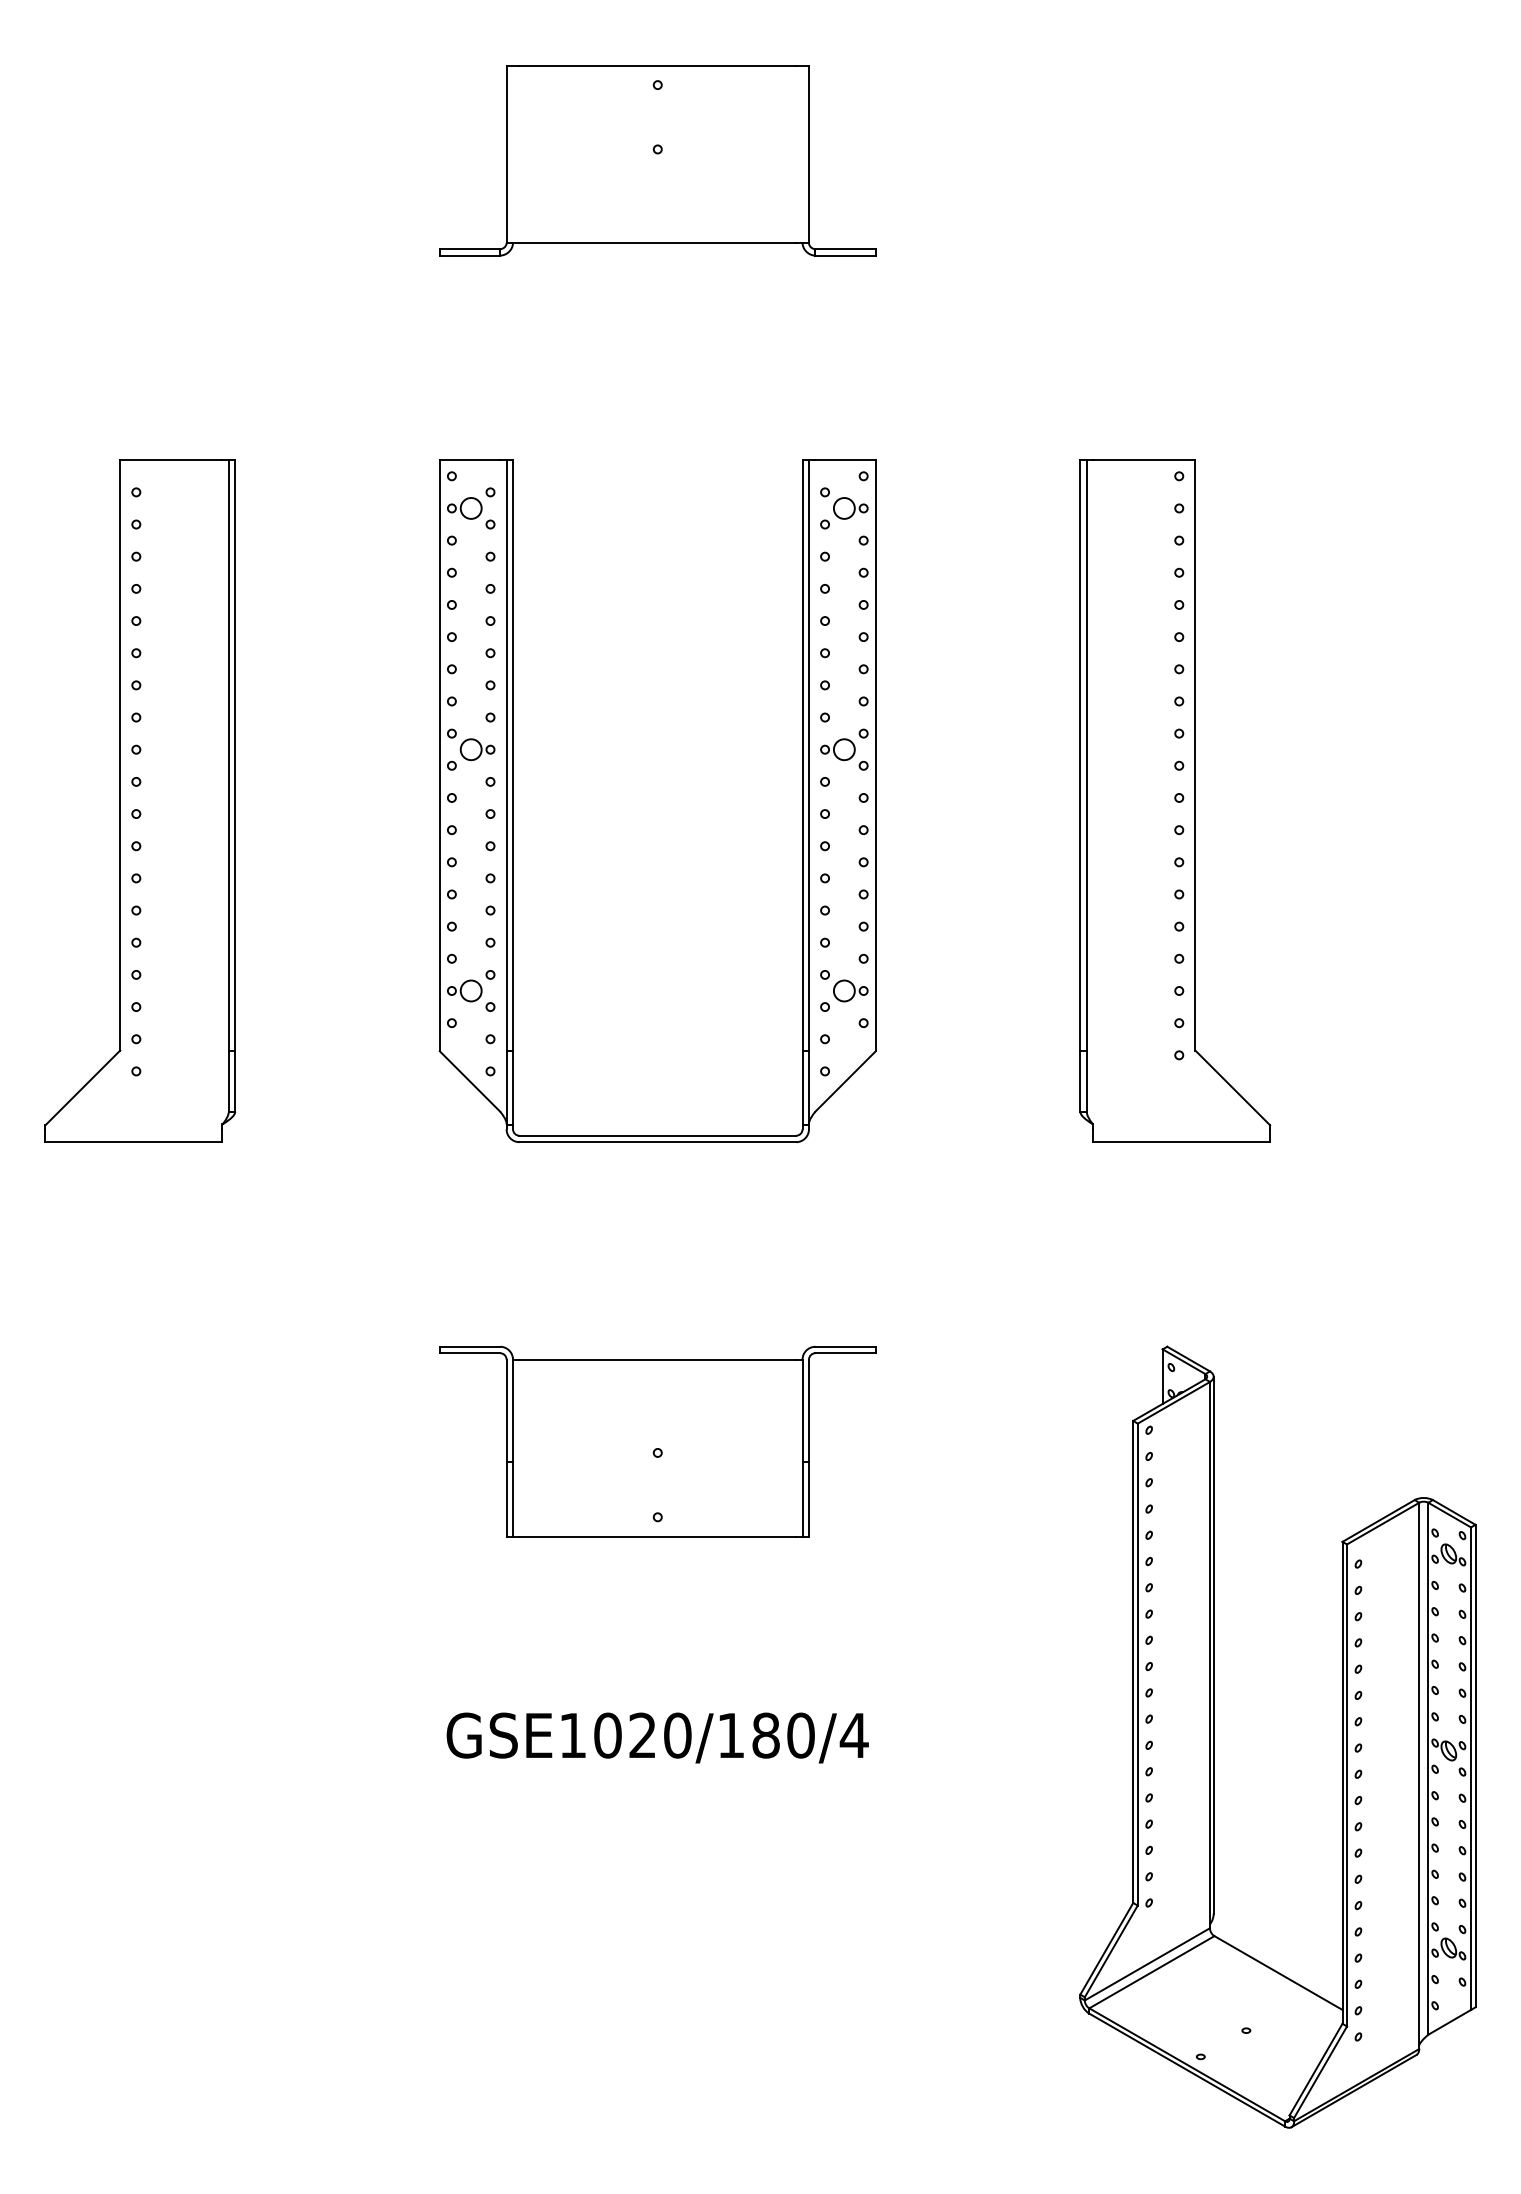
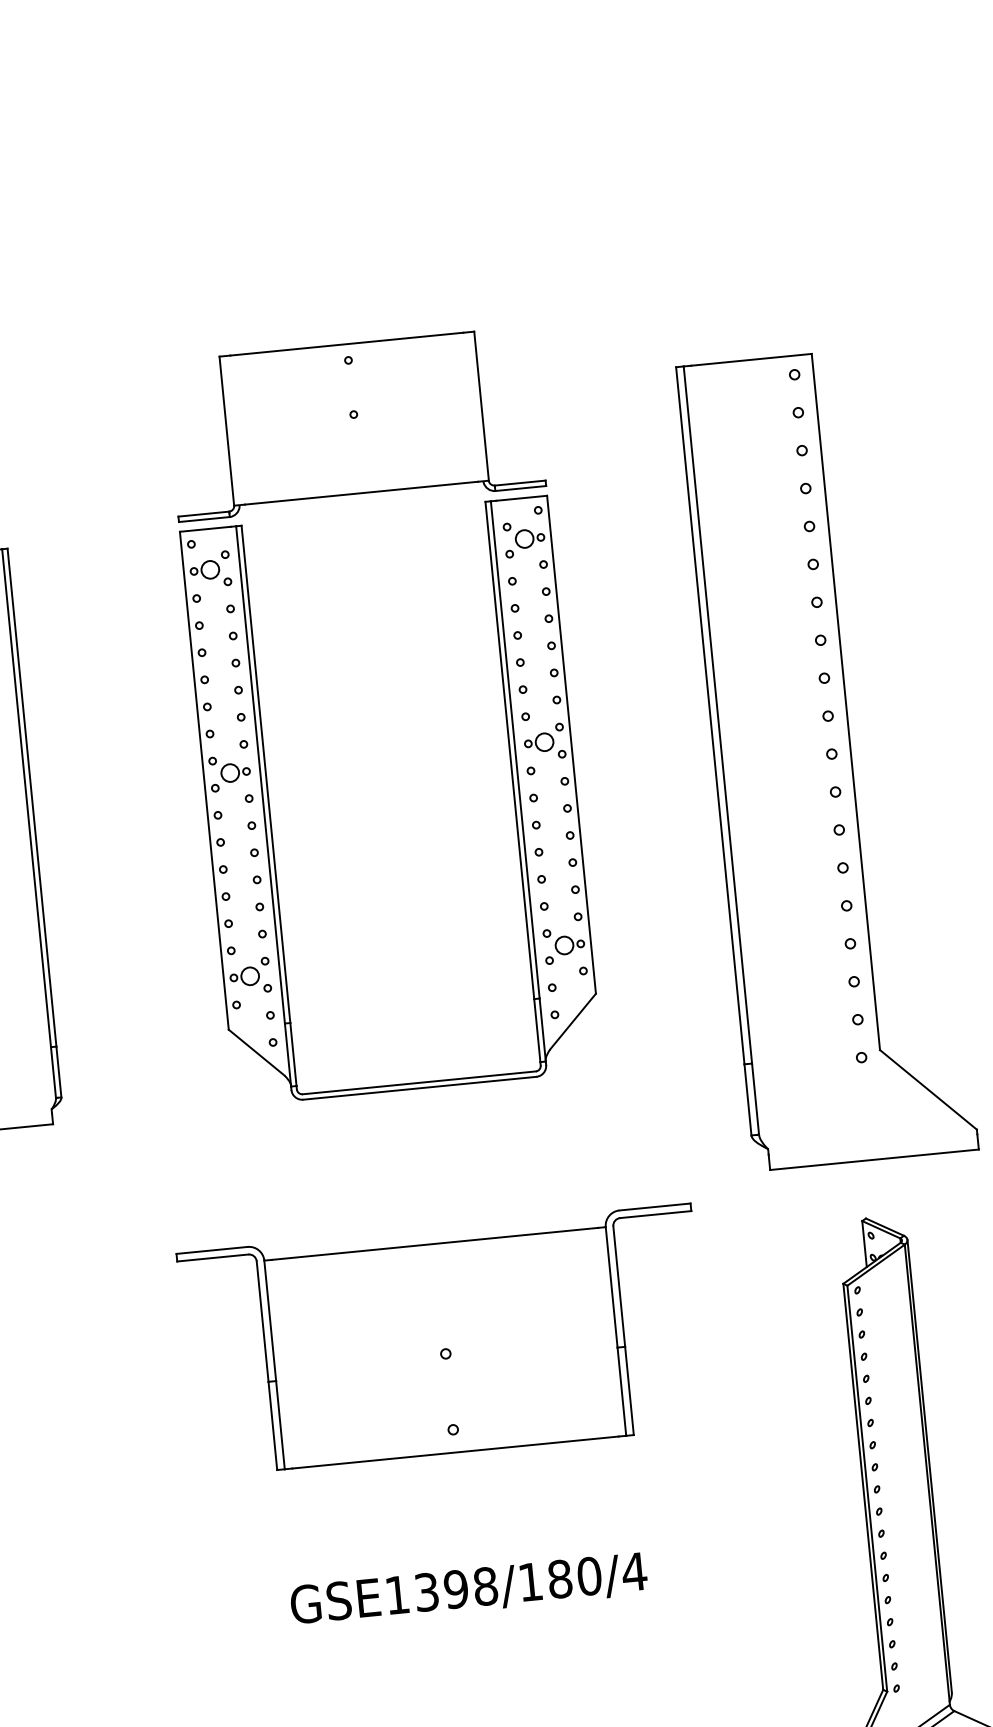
part: (657, 160) -> (354, 423), moved
part: (1175, 800) -> (827, 757), size x1.4
part: (657, 1441) -> (444, 1340), size x1.4
text: (642, 1735) -> (455, 1589), GSE1020/180/4 -> GSE1398/180/4

